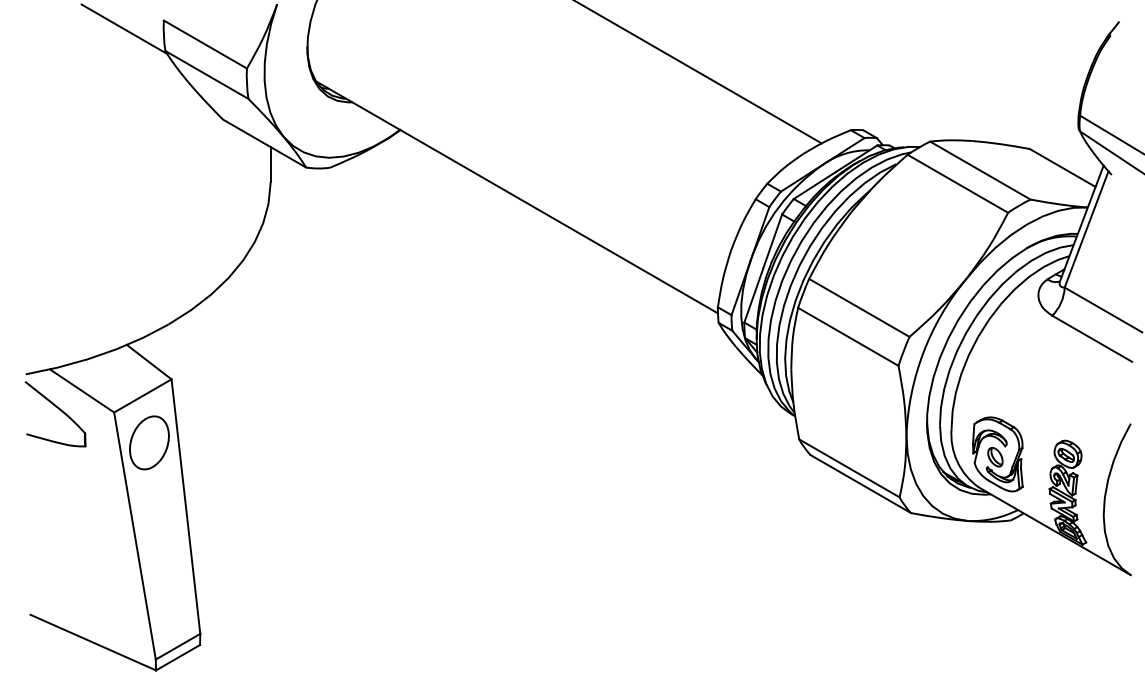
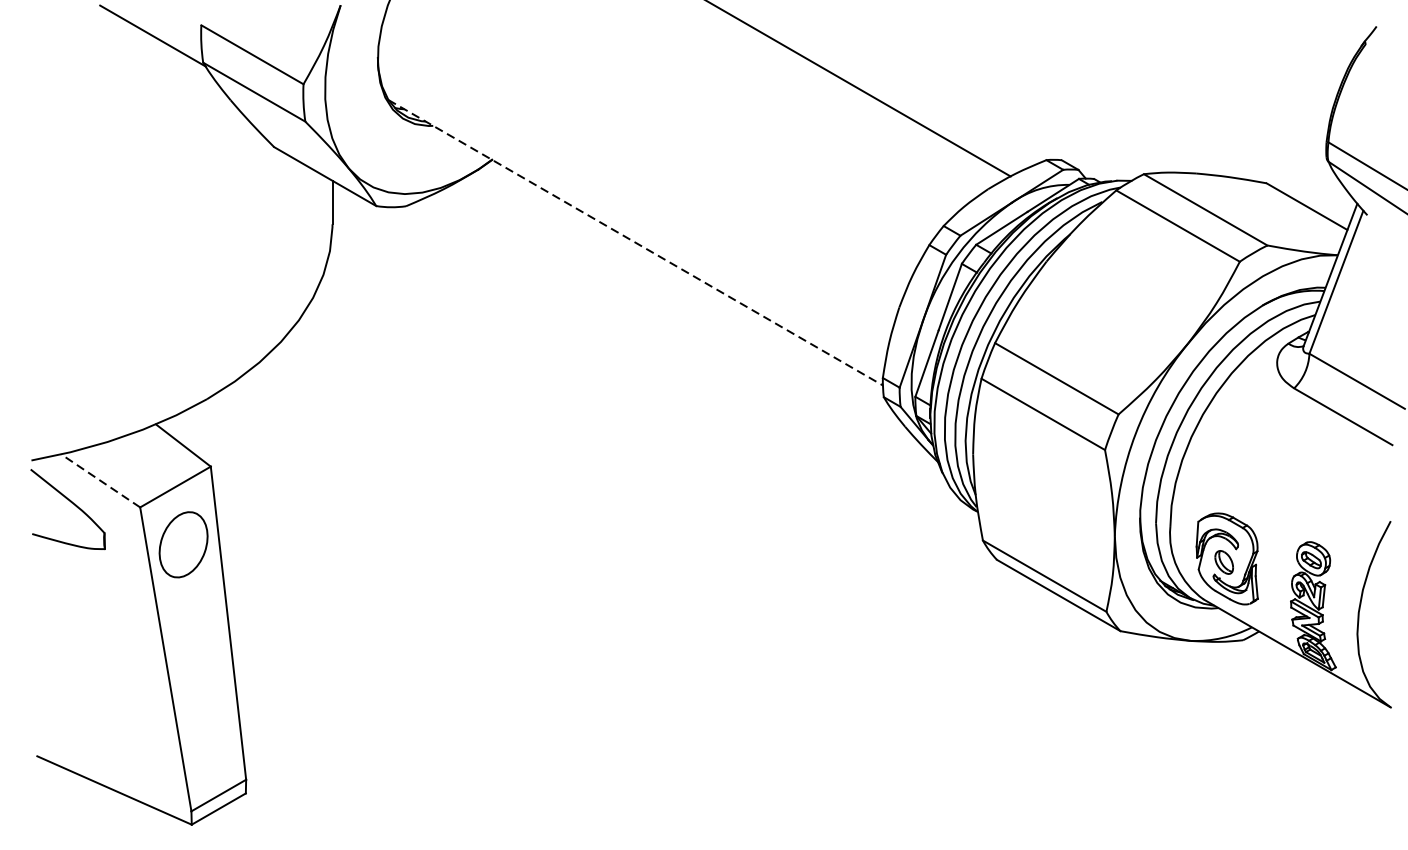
line: (517, 197) -> (636, 242), solid -> dashed
line: (82, 390) -> (101, 480), solid -> dashed

